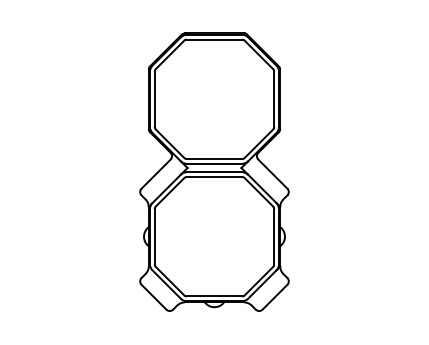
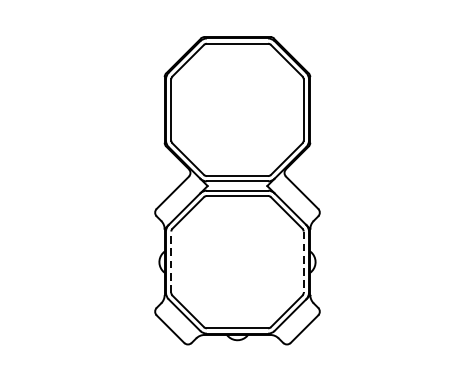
line: (154, 236) -> (171, 261), solid -> dashed
line: (274, 236) -> (303, 261), solid -> dashed

